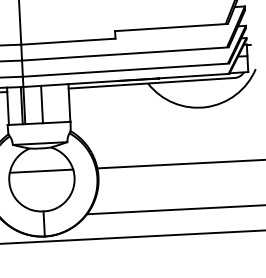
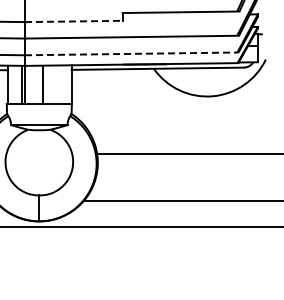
line: (68, 41) -> (73, 21), solid -> dashed
line: (125, 69) -> (131, 53), solid -> dashed
line: (41, 170) -> (39, 153), removed

